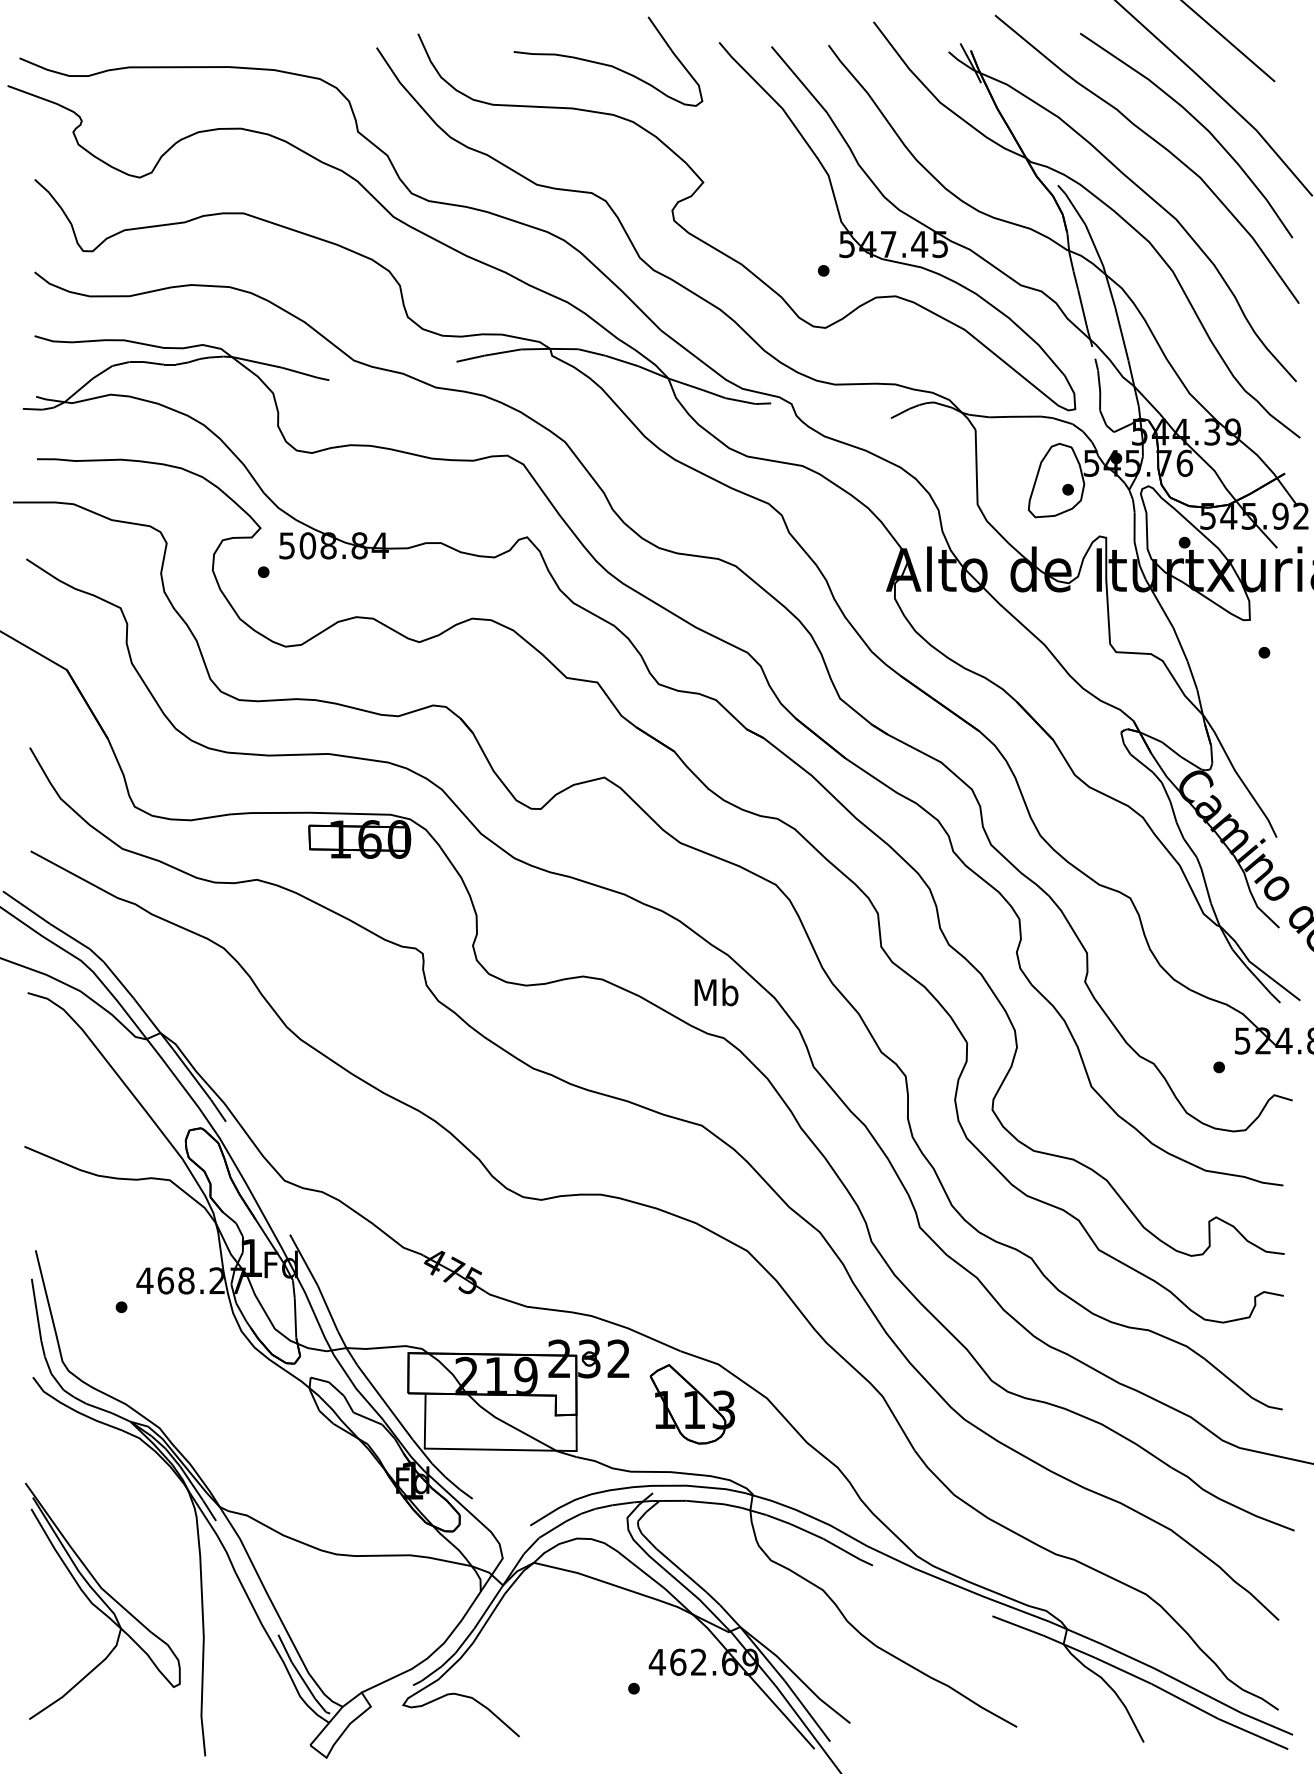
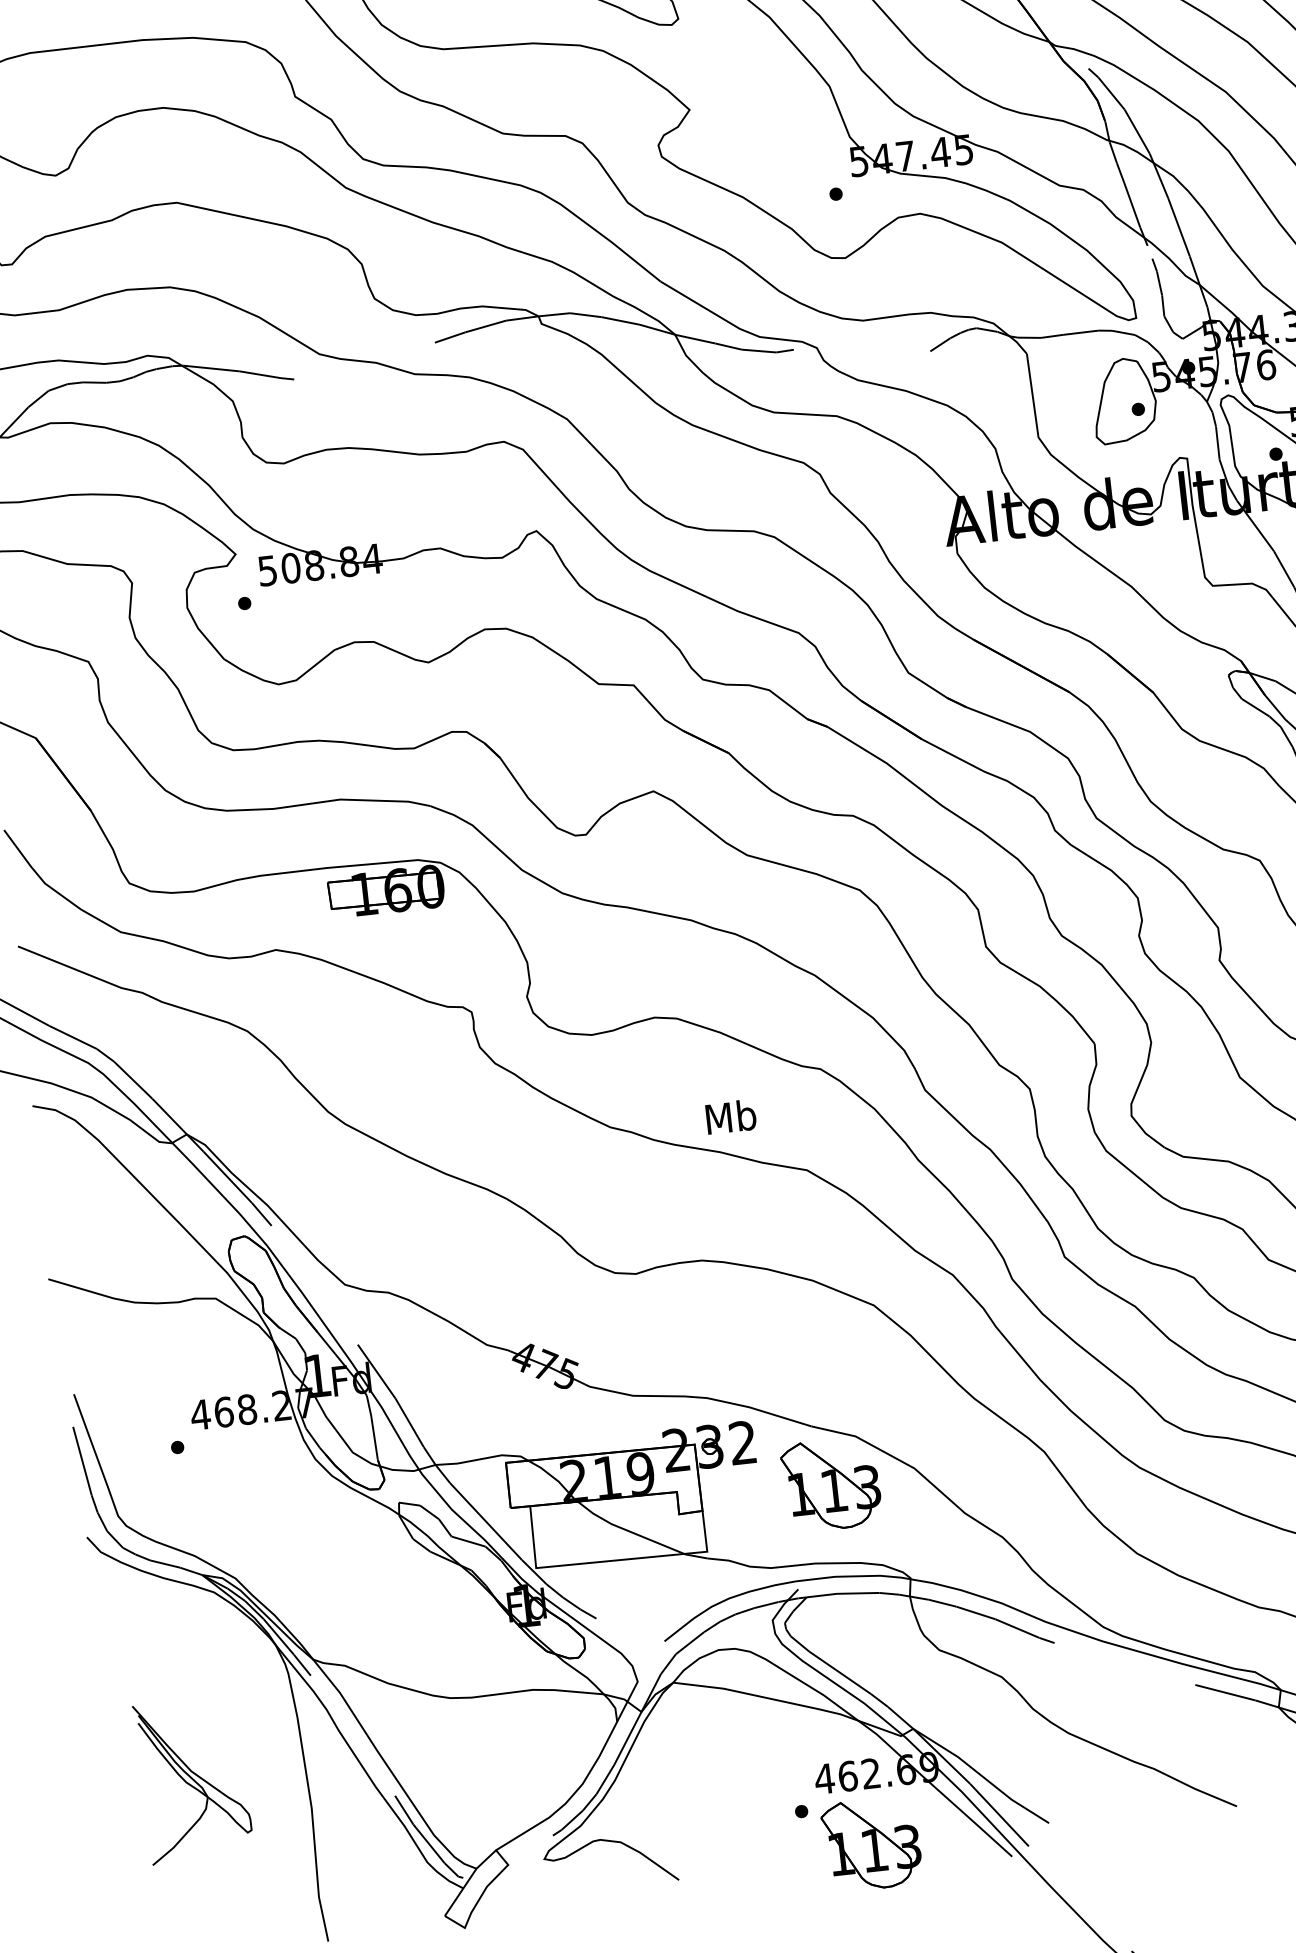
text: (716, 992) -> (731, 1117), moved
part: (102, 1600) -> (193, 1779), size x0.6
part: (691, 1724) -> (870, 1844), added

